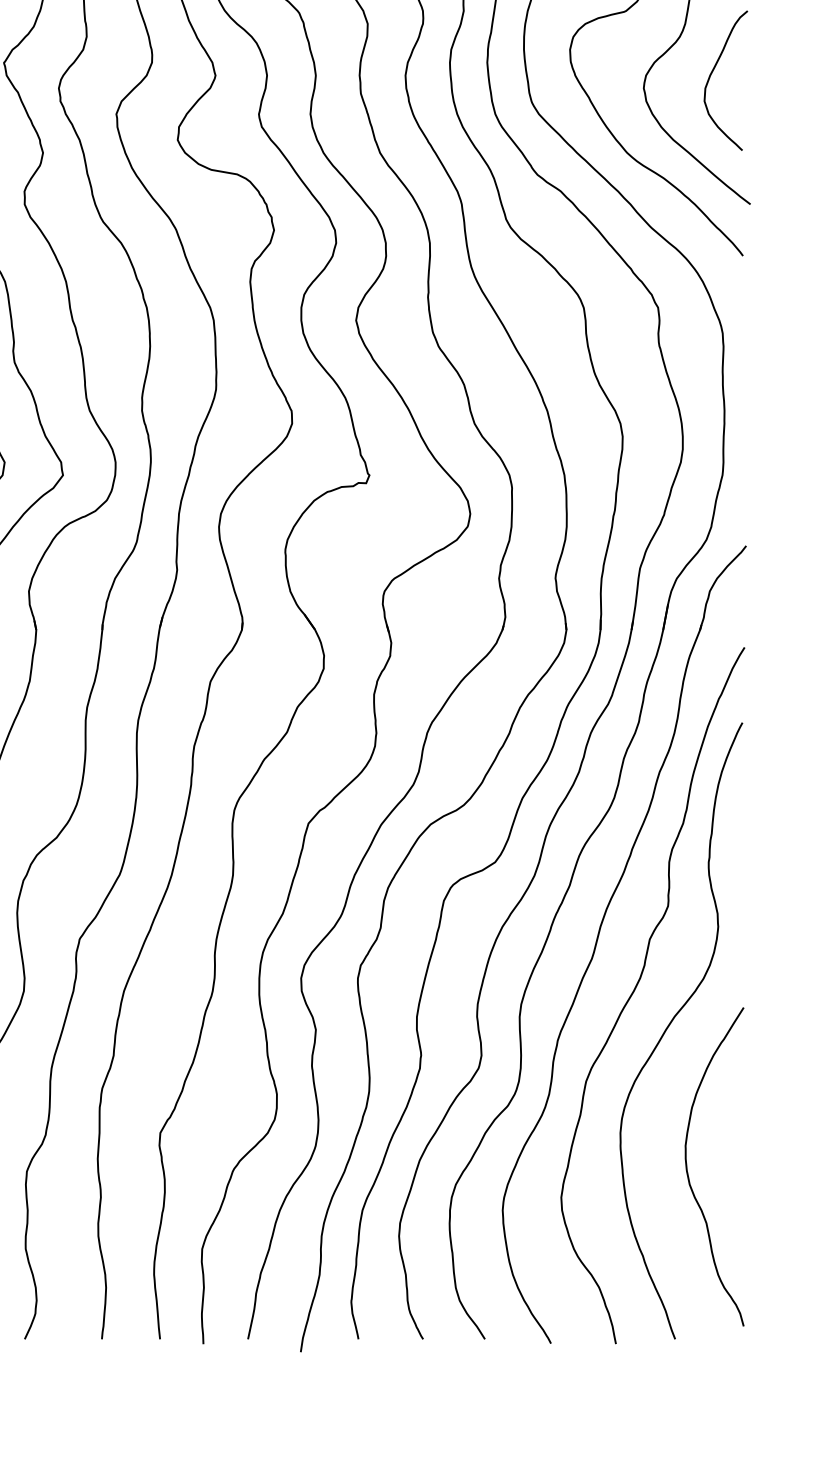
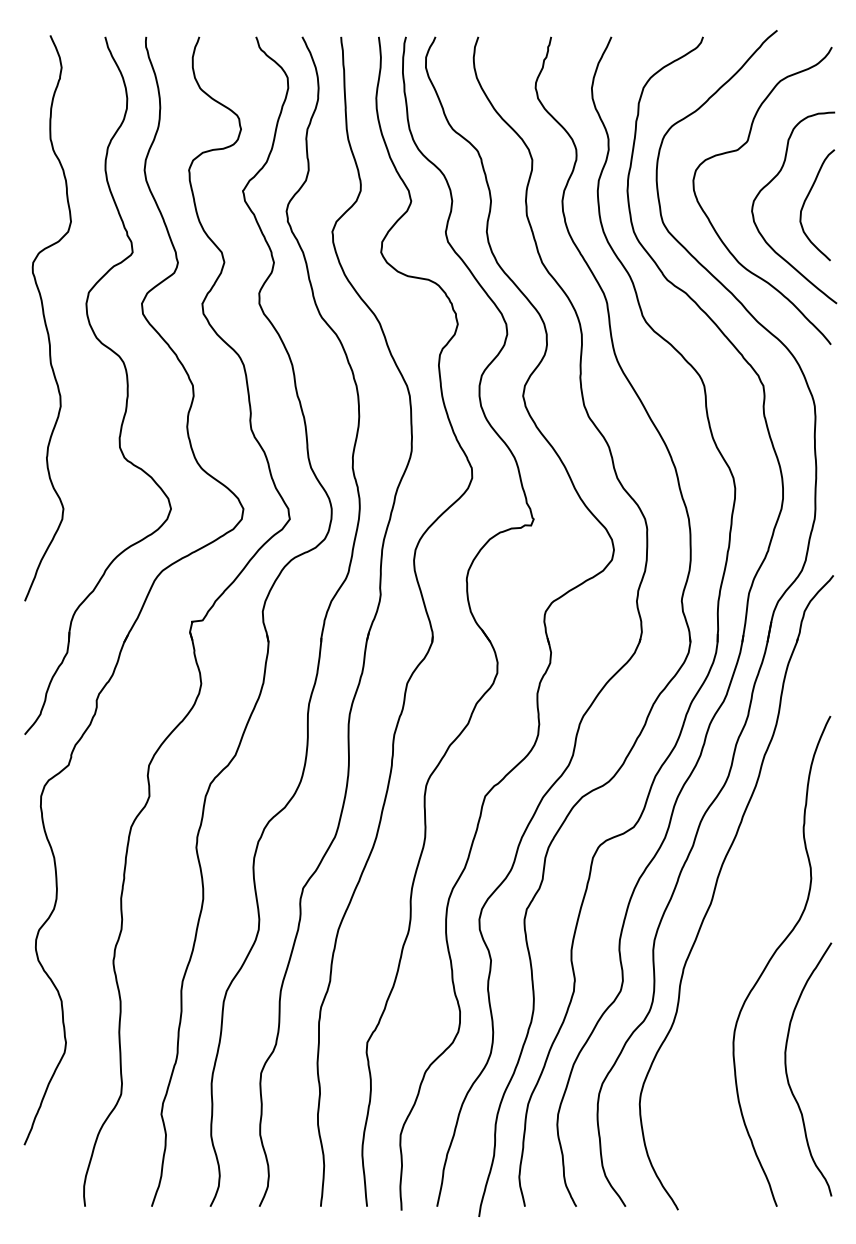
curve: (636, 988) -> (746, 927), removed

